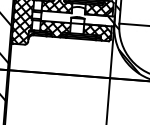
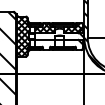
hatch: (55, 28) -> (45, 44), removed
hatch: (97, 32) -> (73, 44), removed

